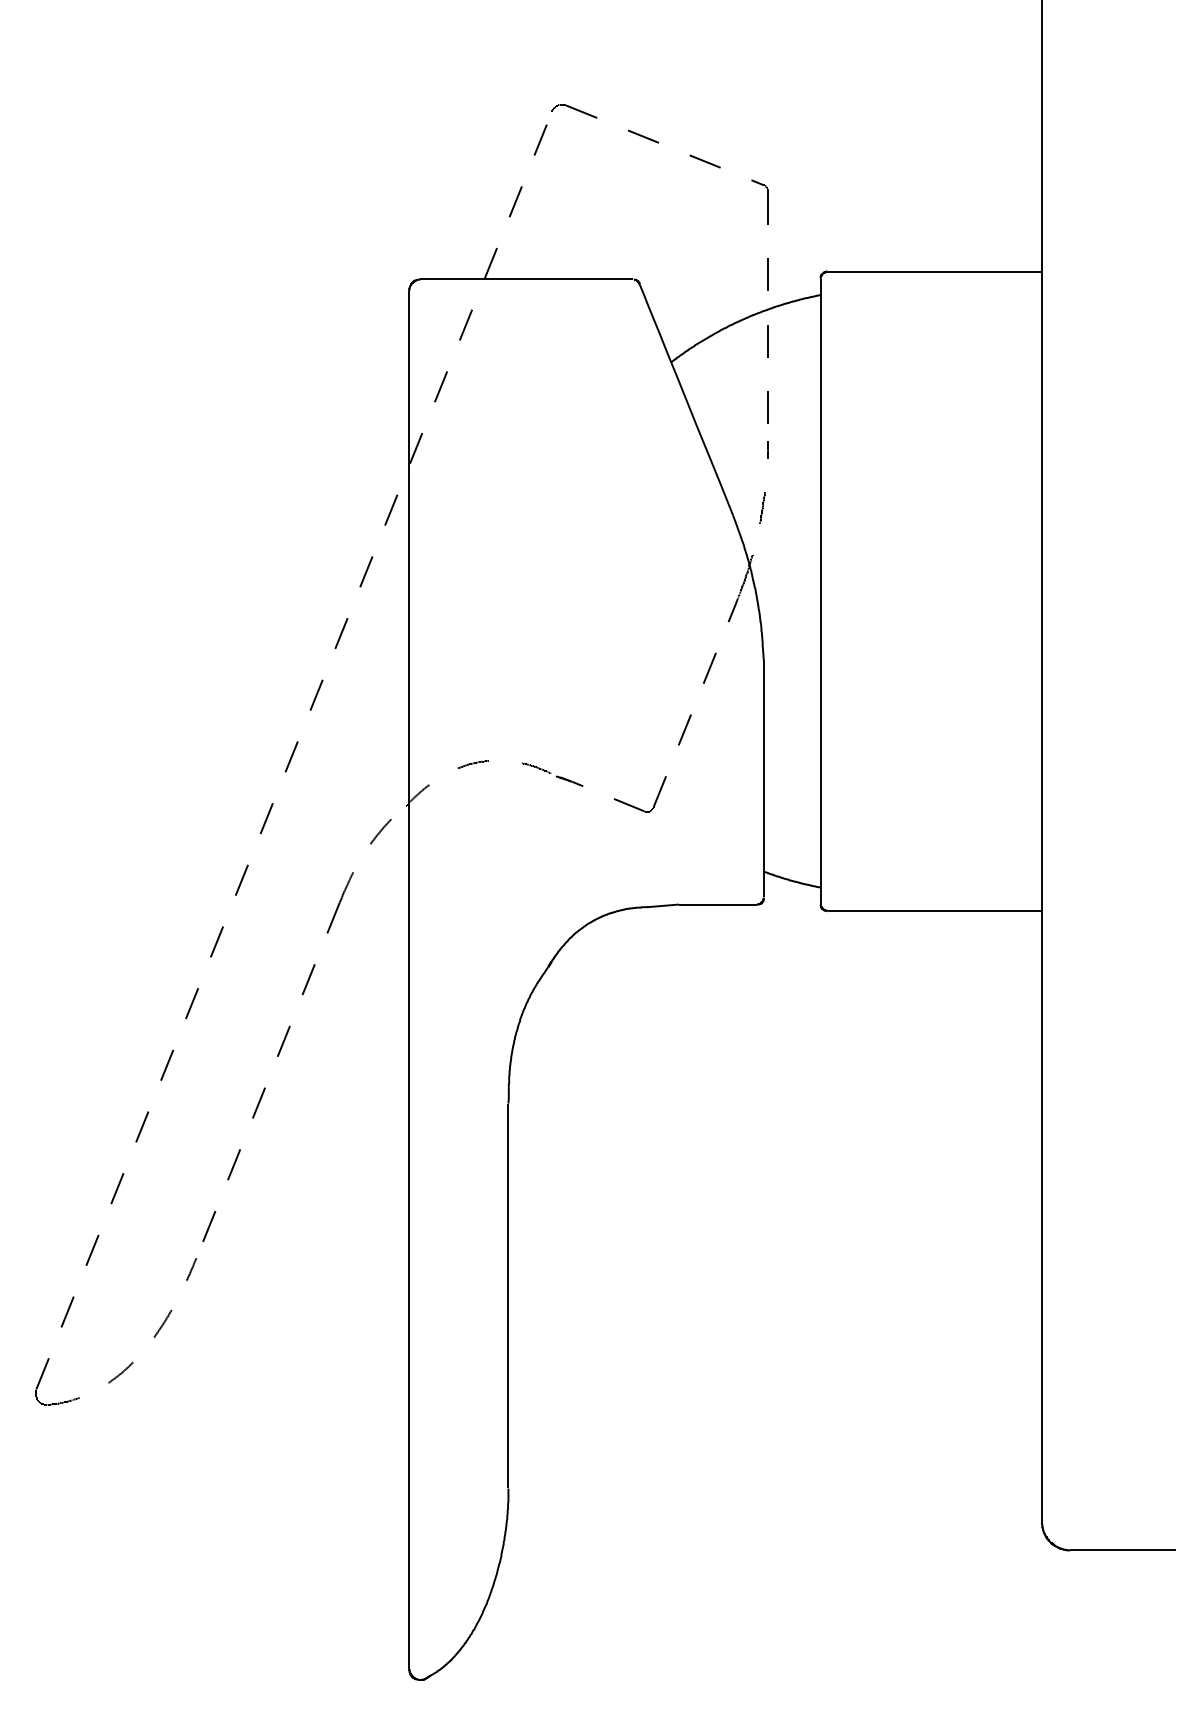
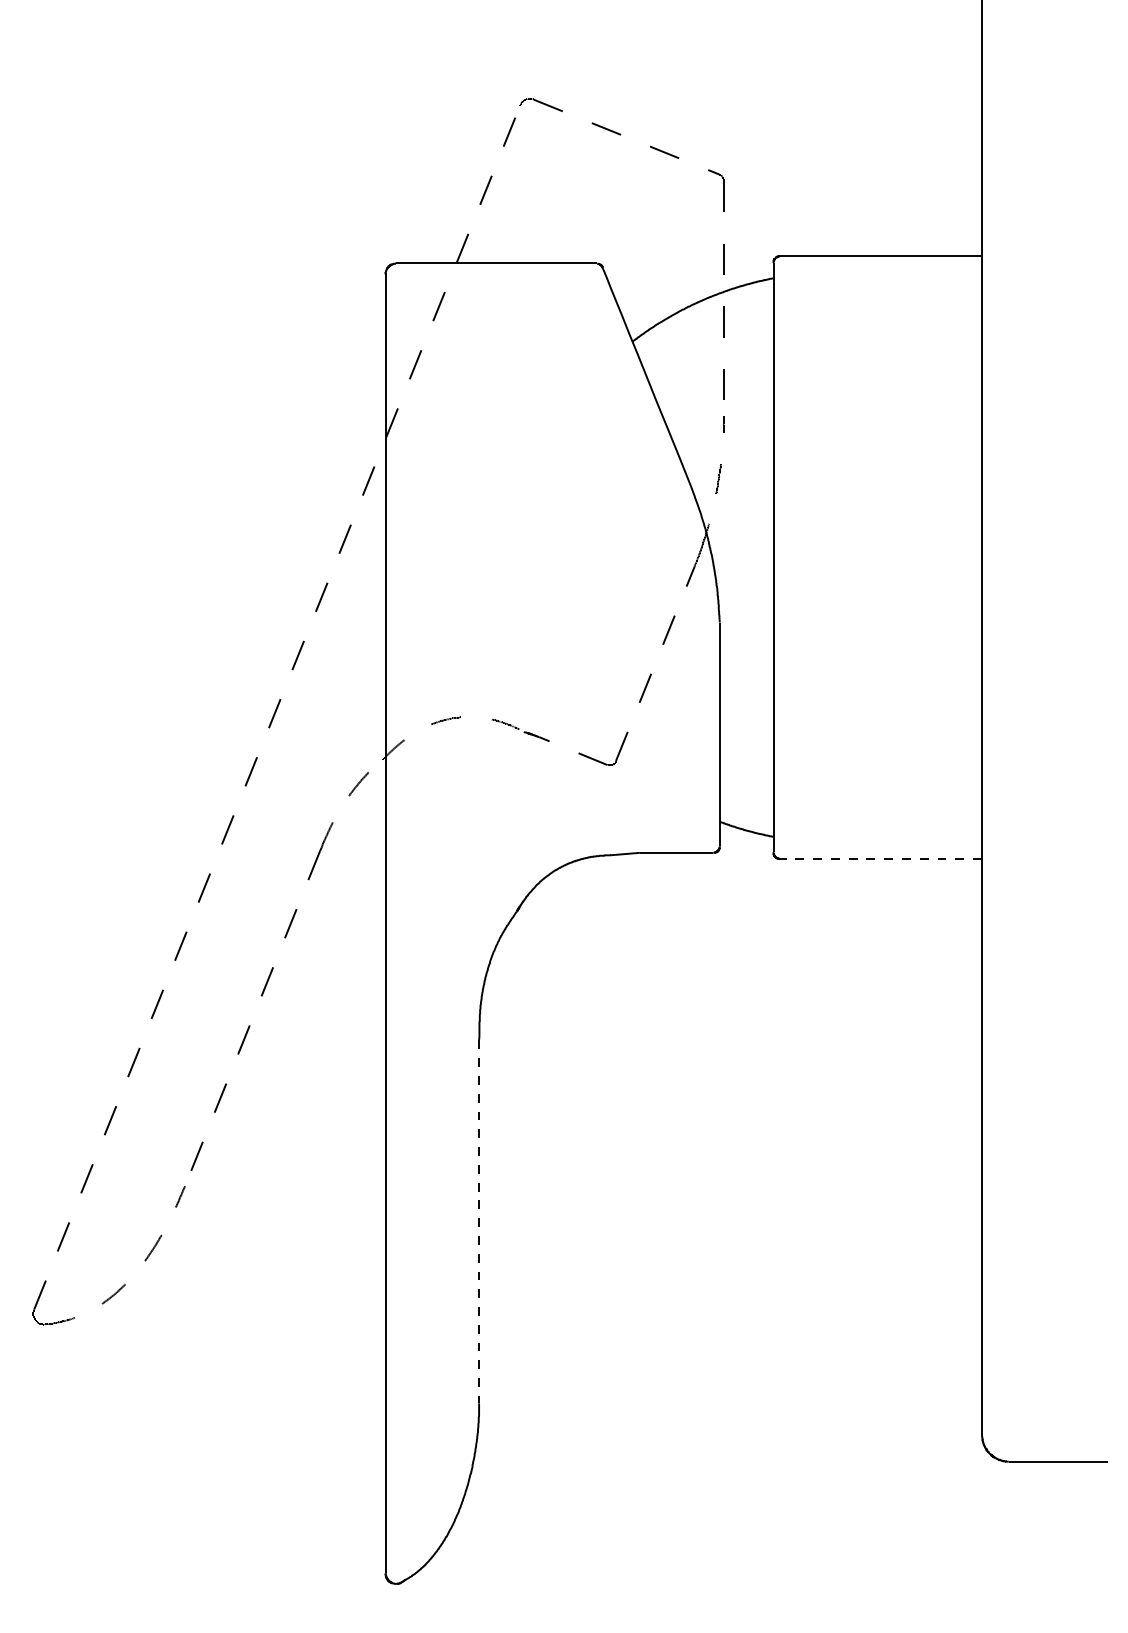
line: (934, 911) -> (880, 859), solid -> dashed
line: (508, 1296) -> (479, 1222), solid -> dashed

